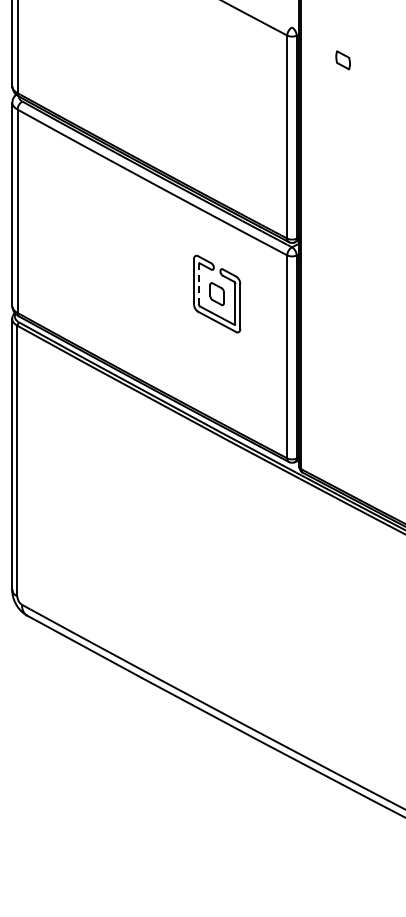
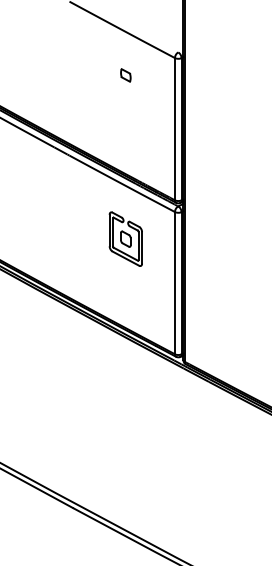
part: (342, 60) -> (125, 75), moved
line: (198, 283) -> (112, 231), dashed -> solid

